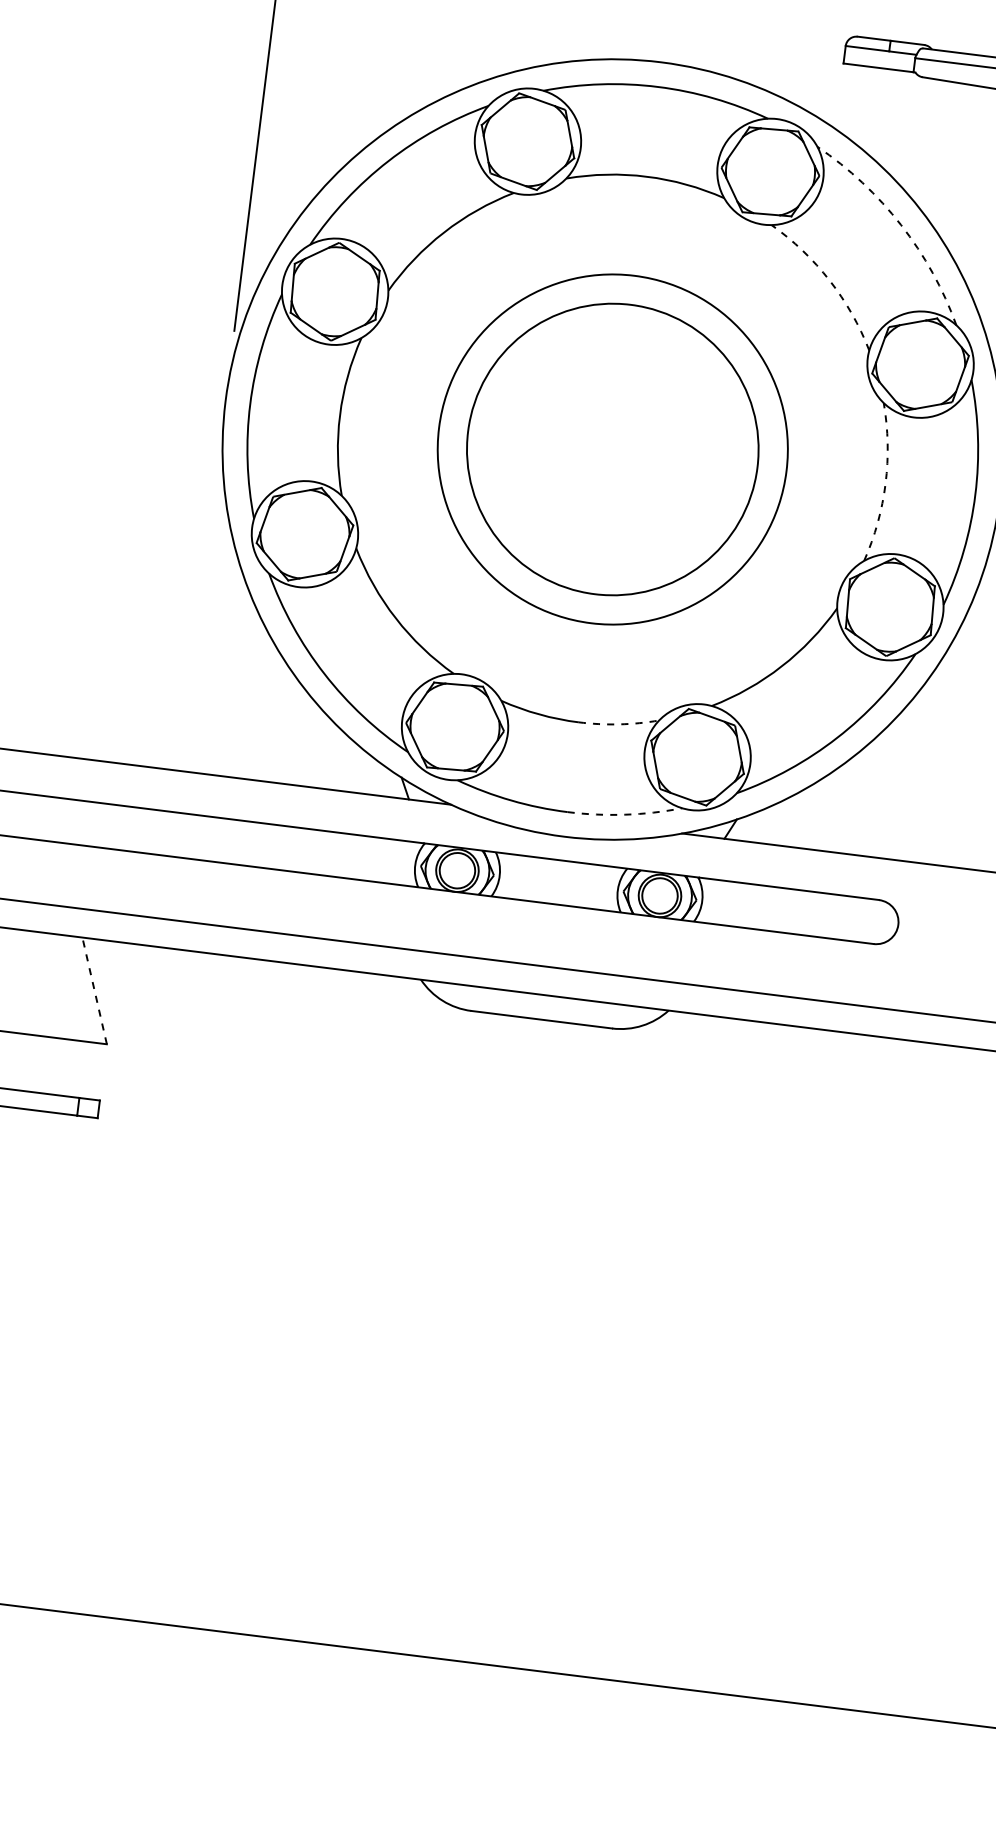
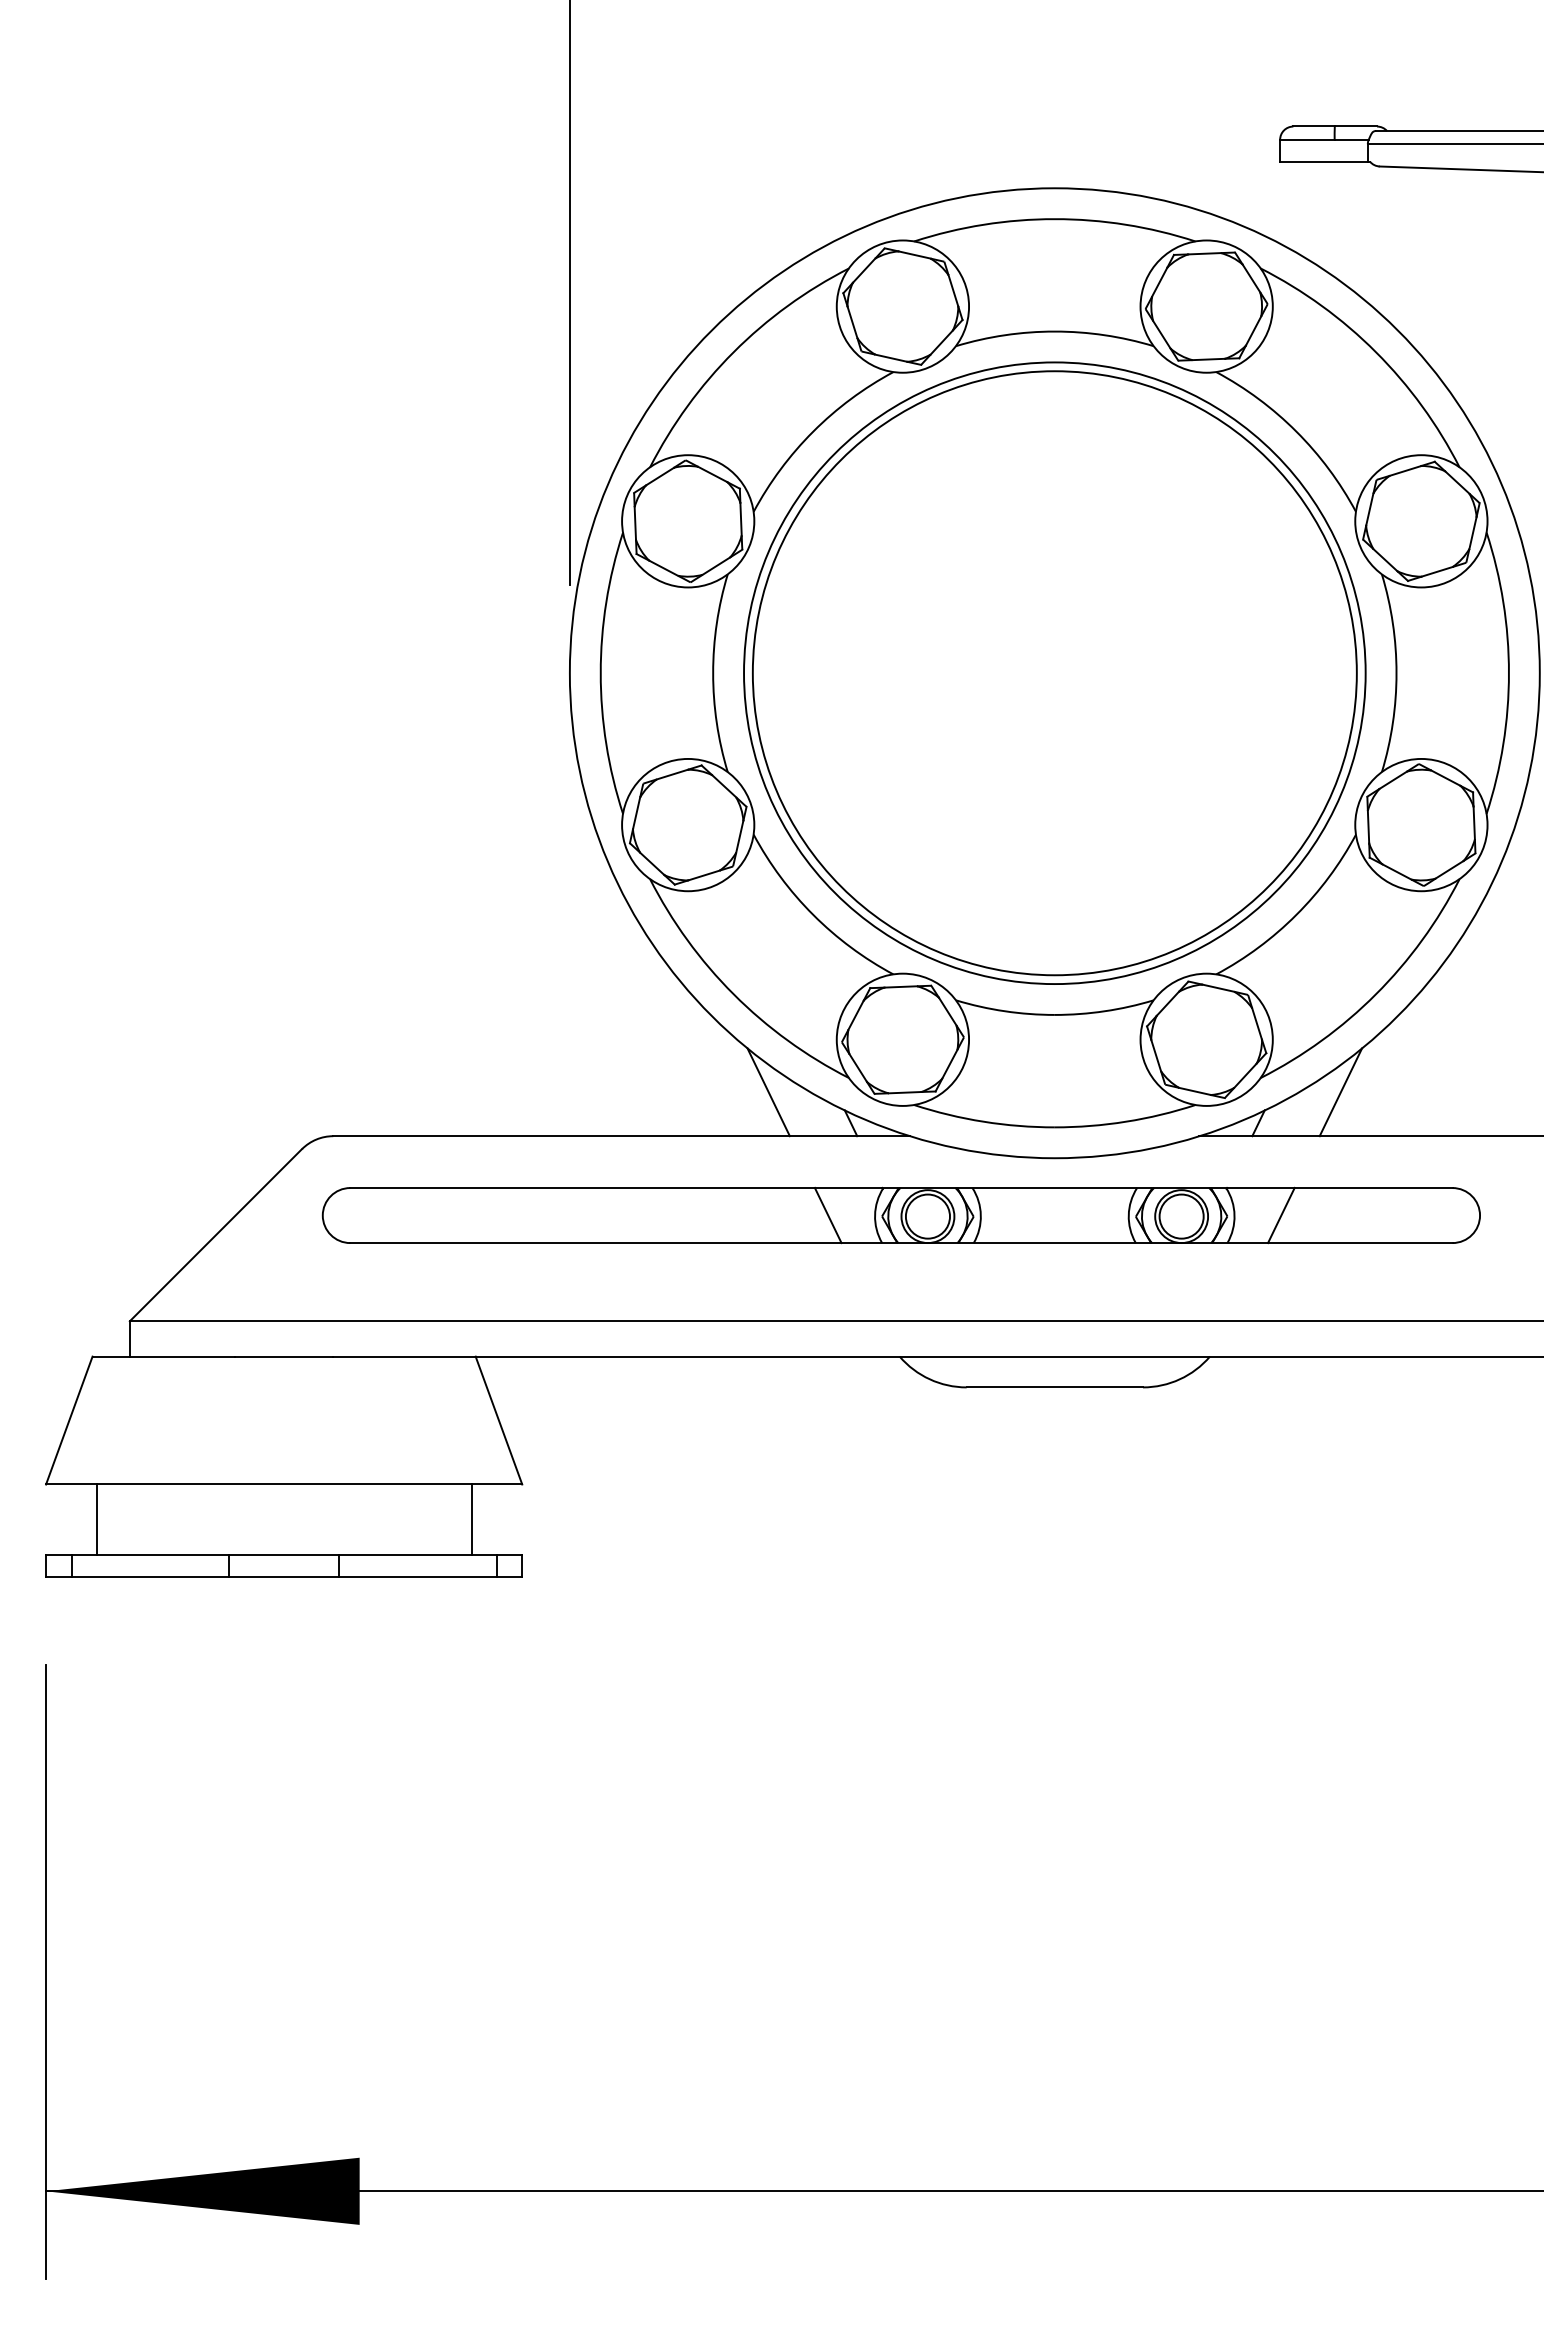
arc: (900, 225) -> (1375, 352), dashed -> solid
arc: (829, 280) -> (1296, 431), dashed -> solid
circle: (612, 449) -> (1054, 673), size x1.43
circle: (612, 449) -> (1054, 673), size x1.67
arc: (885, 483) -> (1396, 673), dashed -> solid
arc: (618, 724) -> (1104, 1011), dashed -> solid
line: (342, 755) -> (768, 1092), added
line: (799, 812) -> (1340, 1092), added
arc: (625, 814) -> (1126, 1121), dashed -> solid
line: (377, 859) -> (827, 1215), added
line: (739, 905) -> (1281, 1215), added
line: (94, 990) -> (498, 1420), dashed -> solid
line: (62, 1067) -> (471, 1519), added

